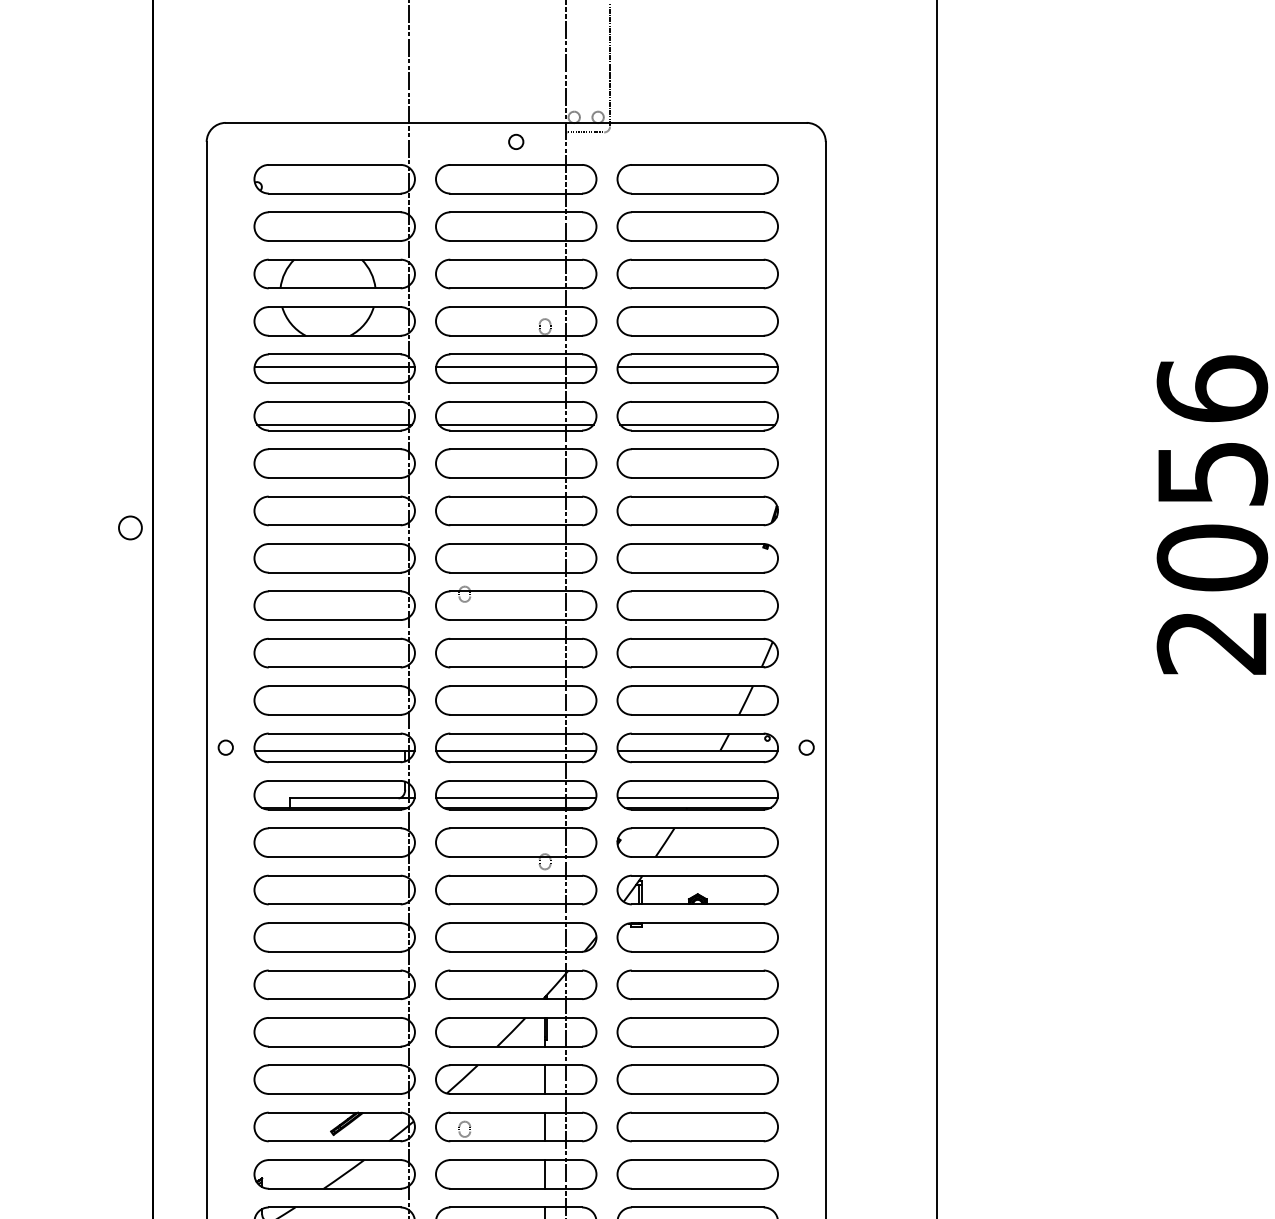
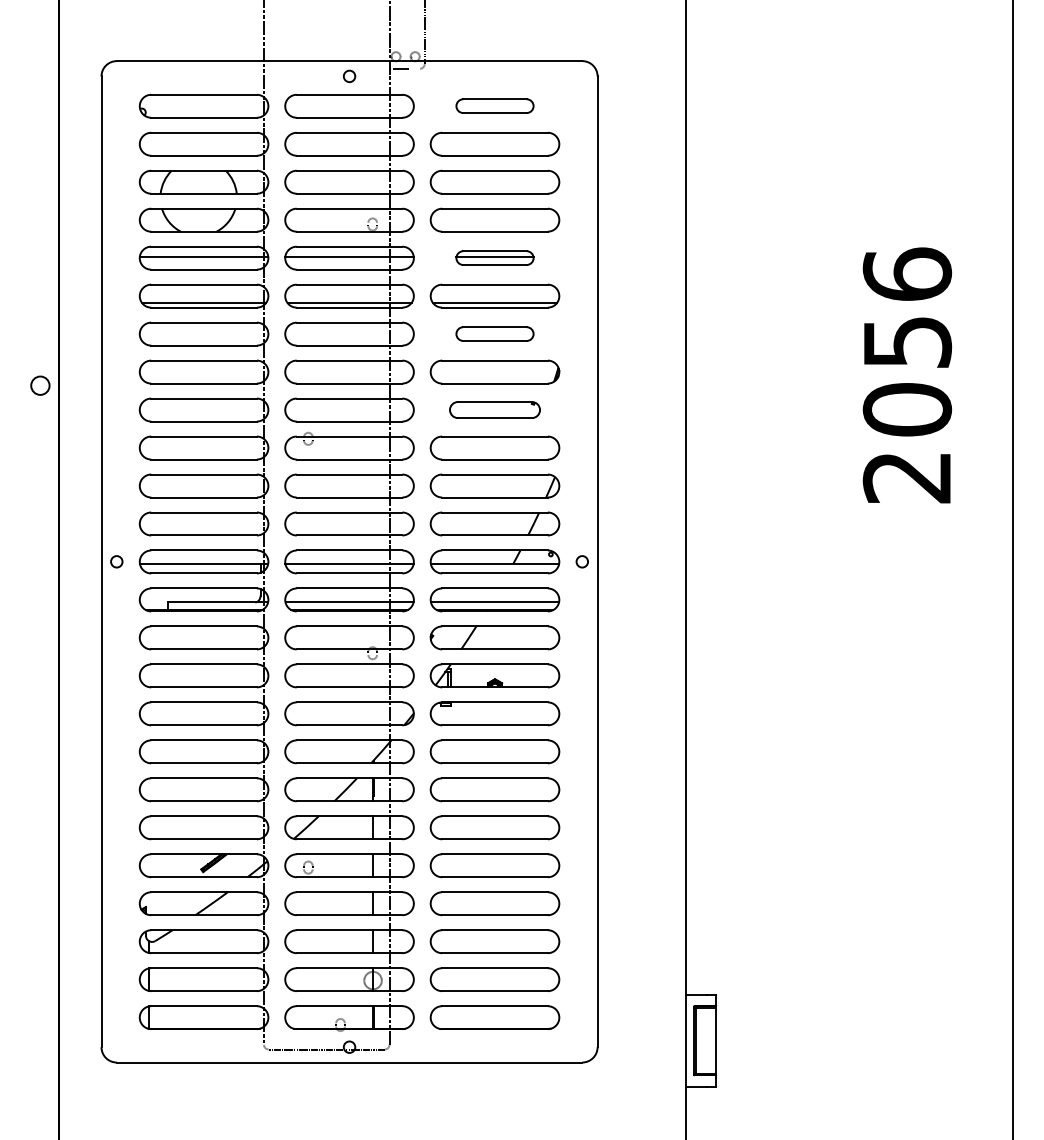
part: (697, 178) -> (494, 105), size x0.6
part: (697, 367) -> (494, 257), size x0.6
part: (697, 462) -> (494, 333), size x0.6
part: (697, 557) -> (494, 409), size x0.7

